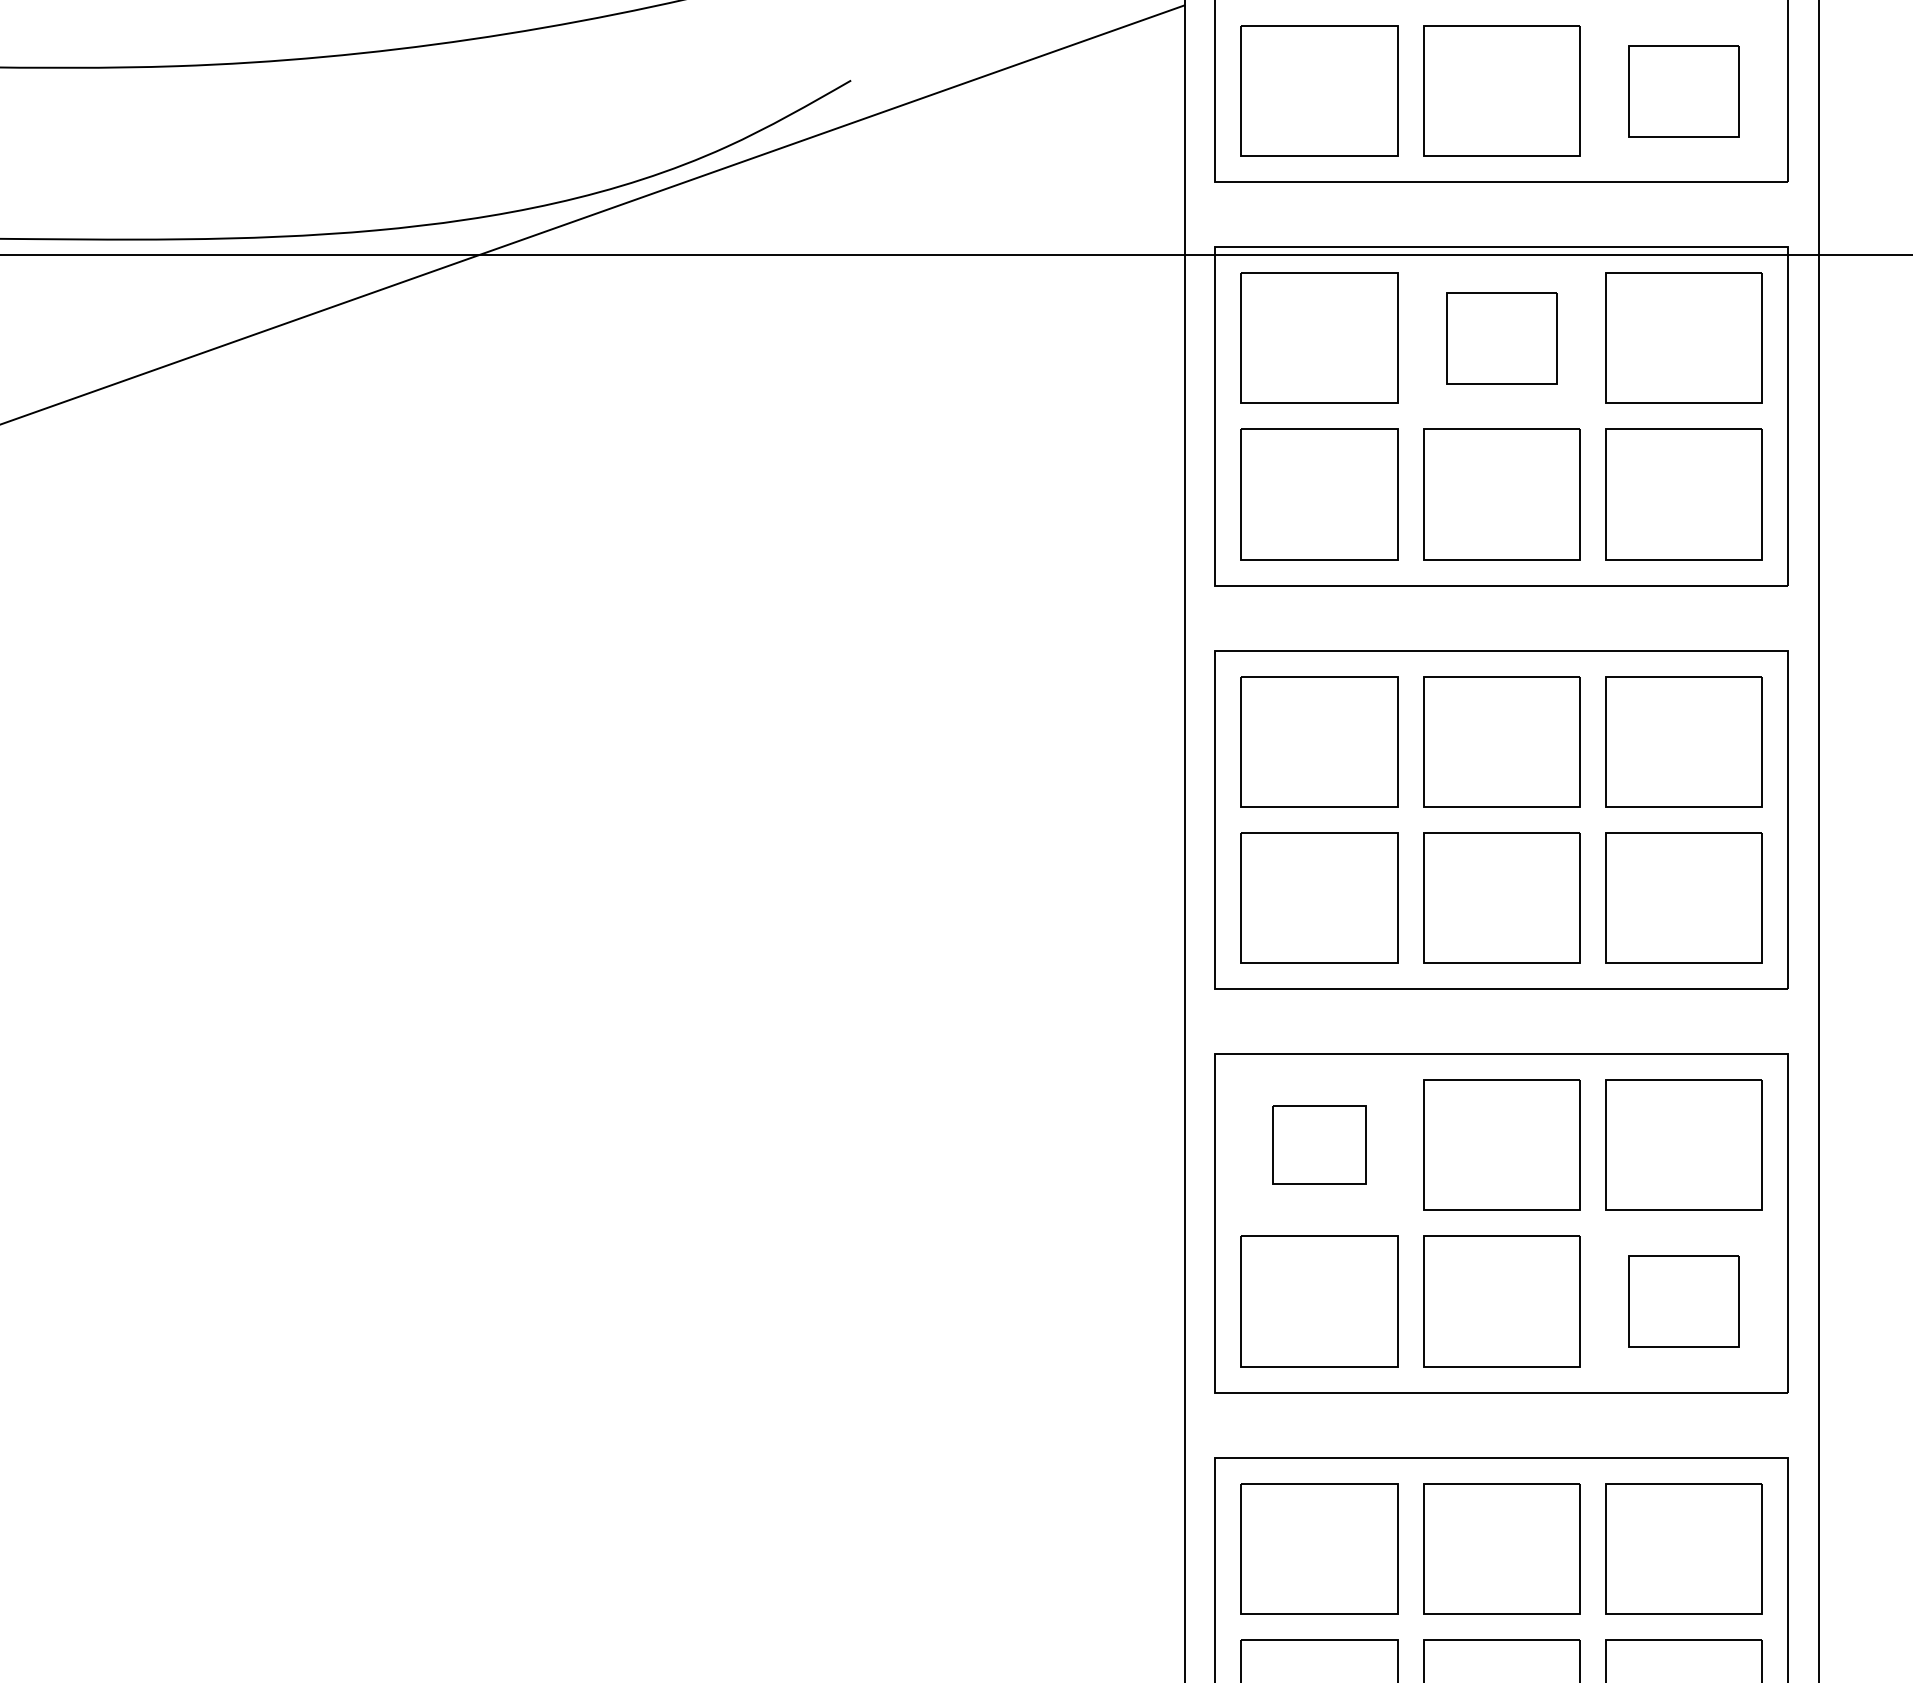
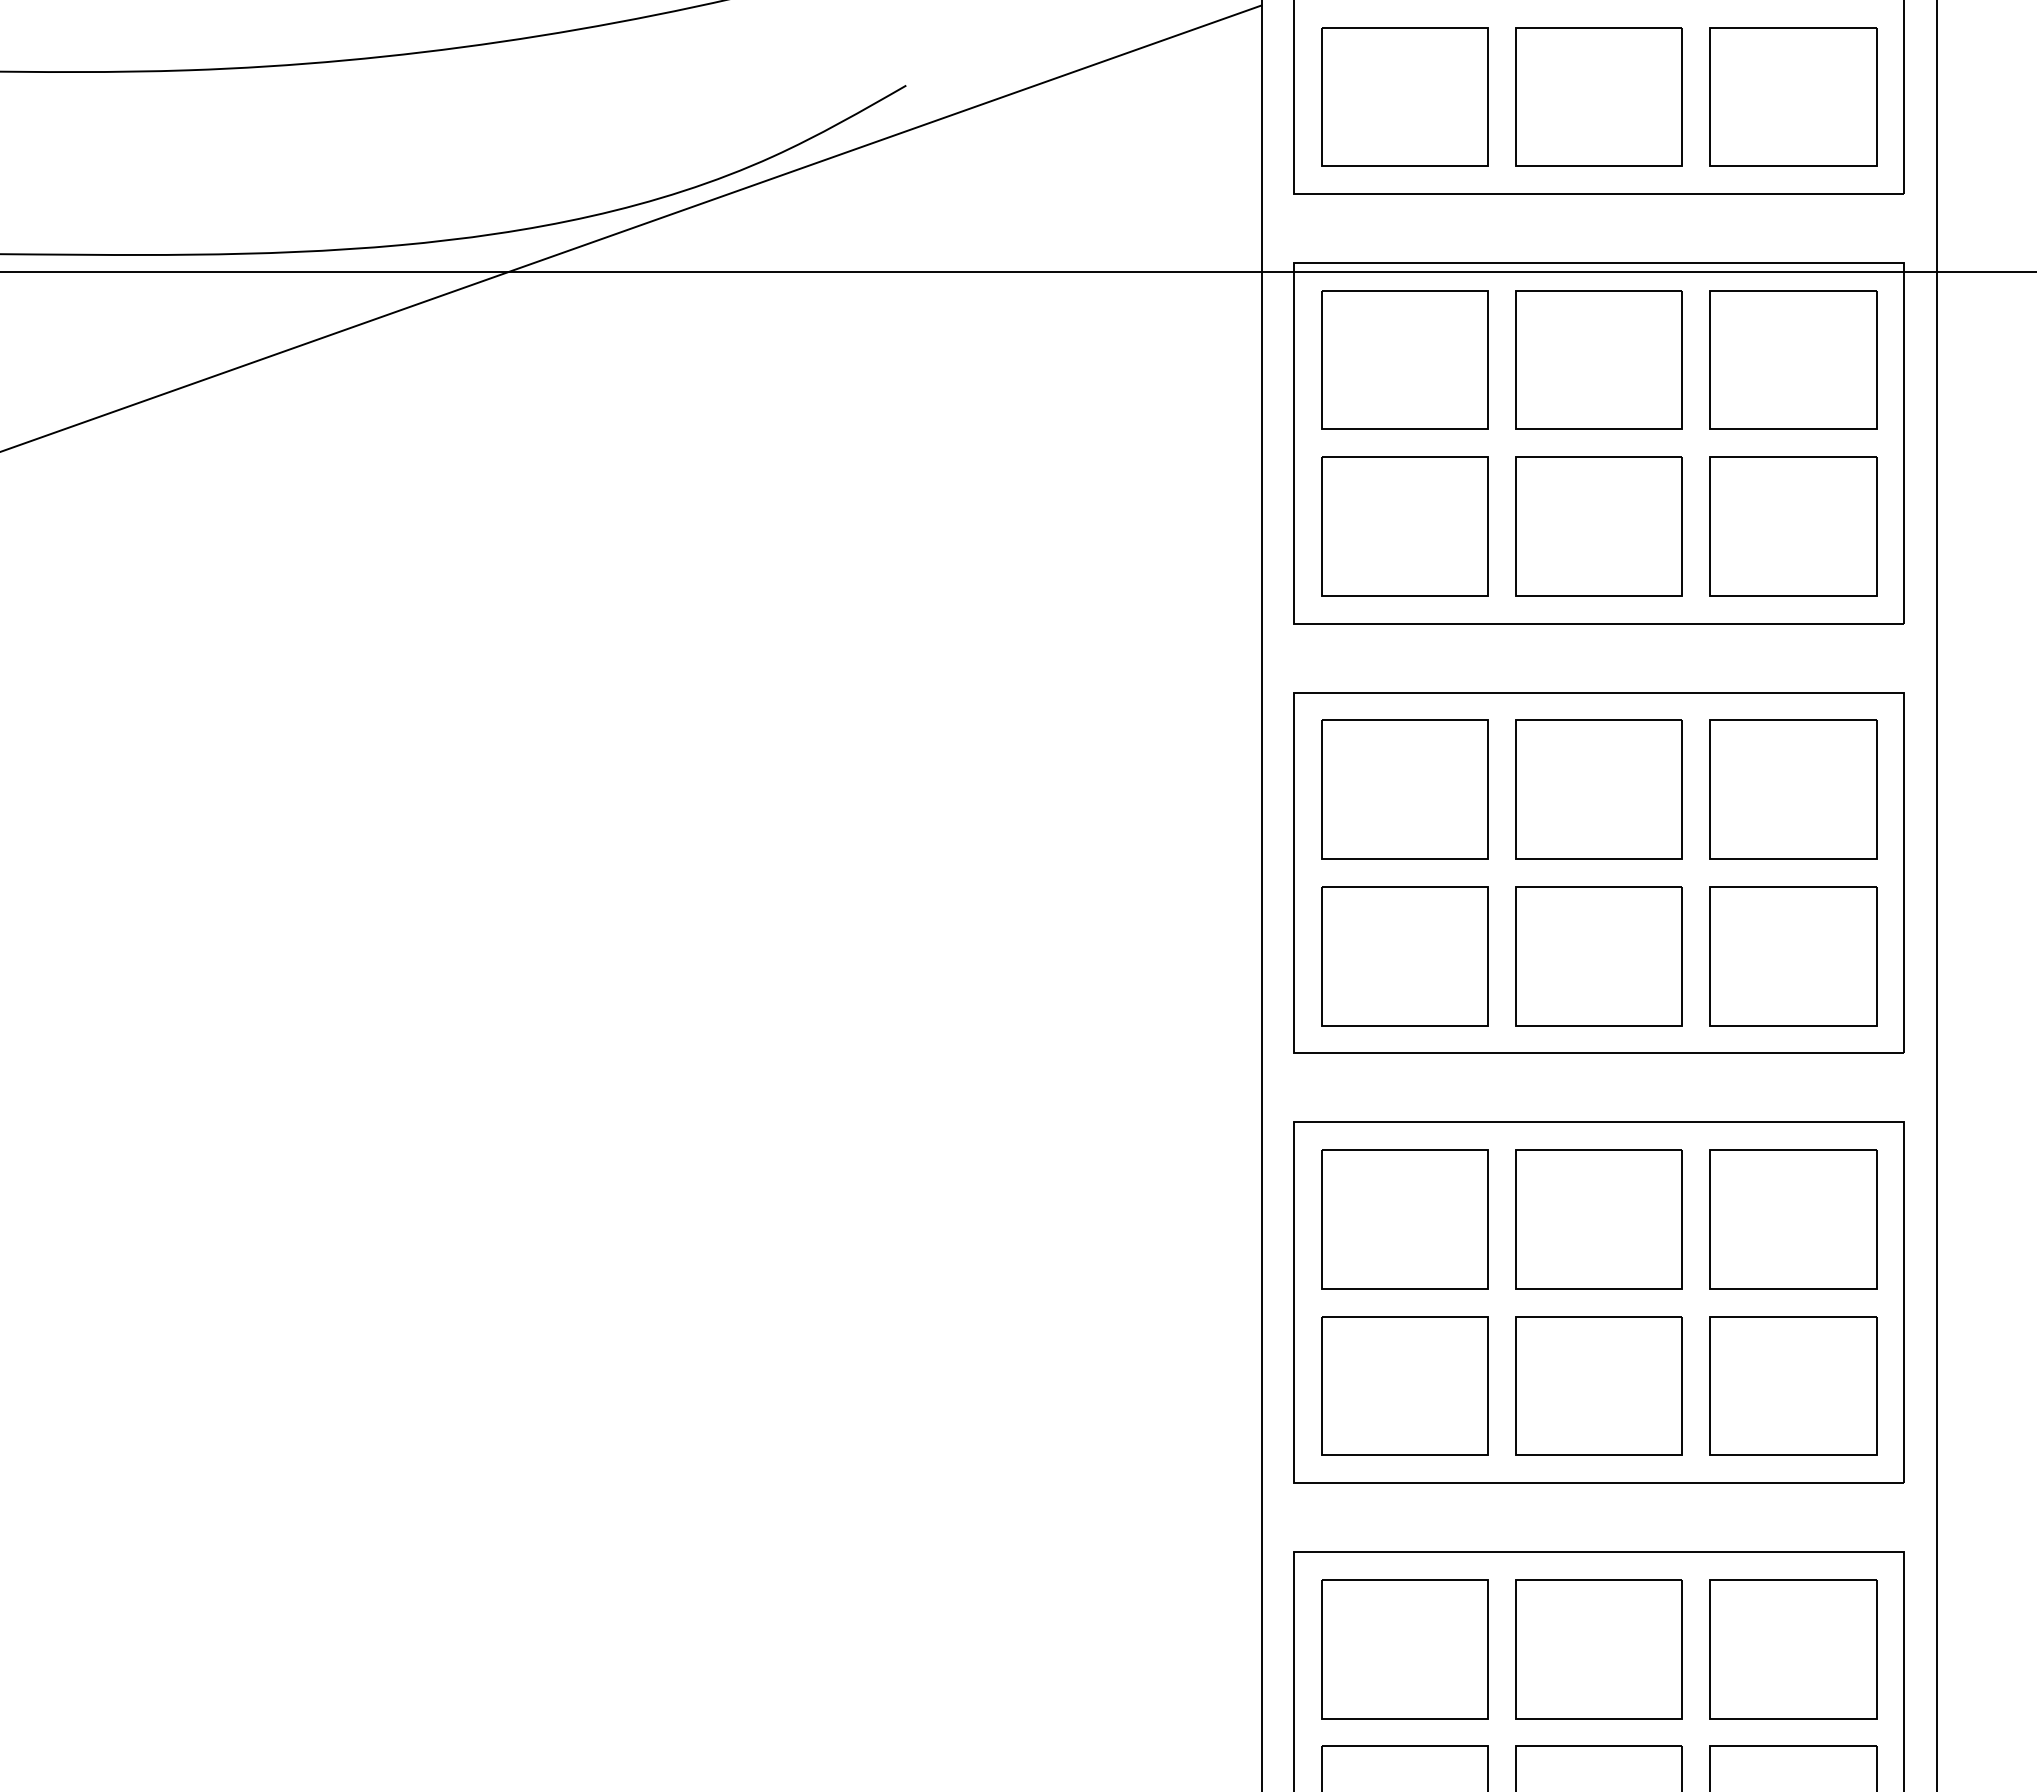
part: (1683, 90) -> (1792, 96), size x1.43
part: (1501, 337) -> (1598, 359), size x1.43
part: (1319, 1144) -> (1405, 1218), size x1.67
part: (1683, 1301) -> (1792, 1385), size x1.43

